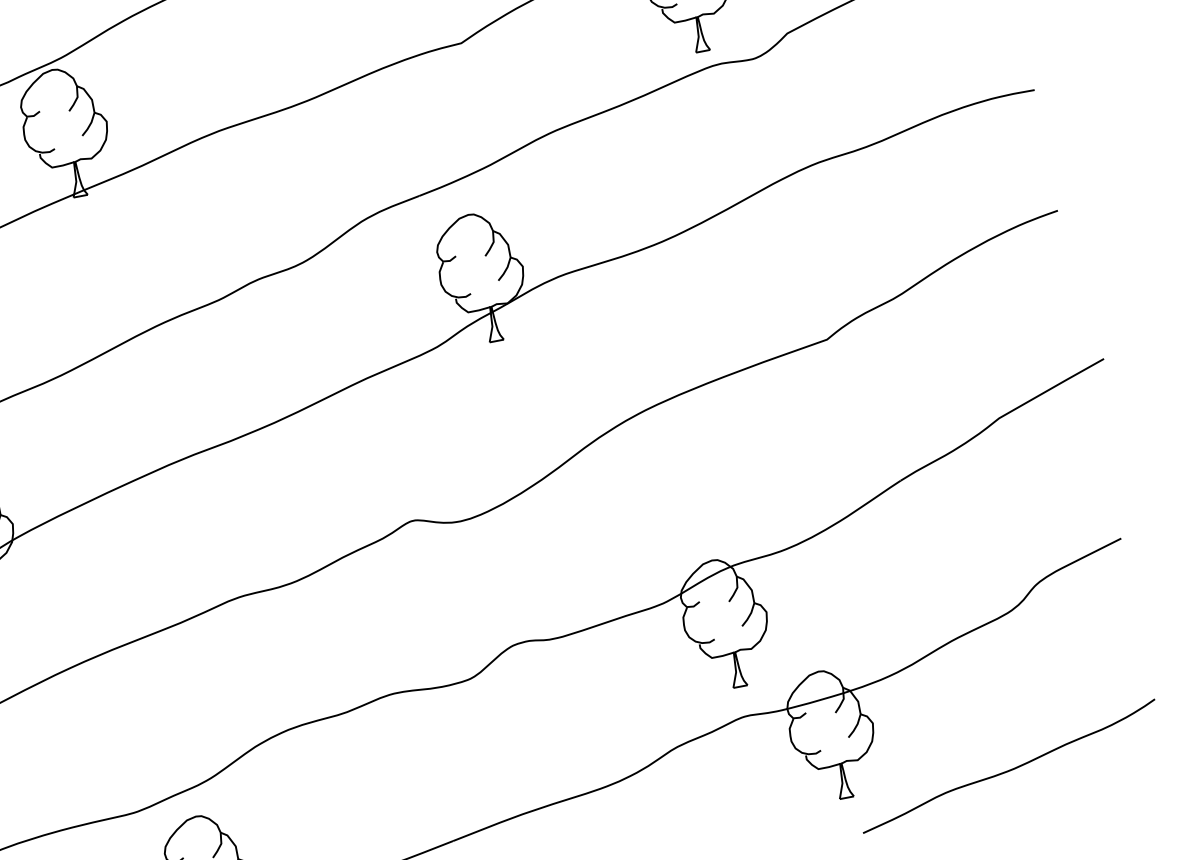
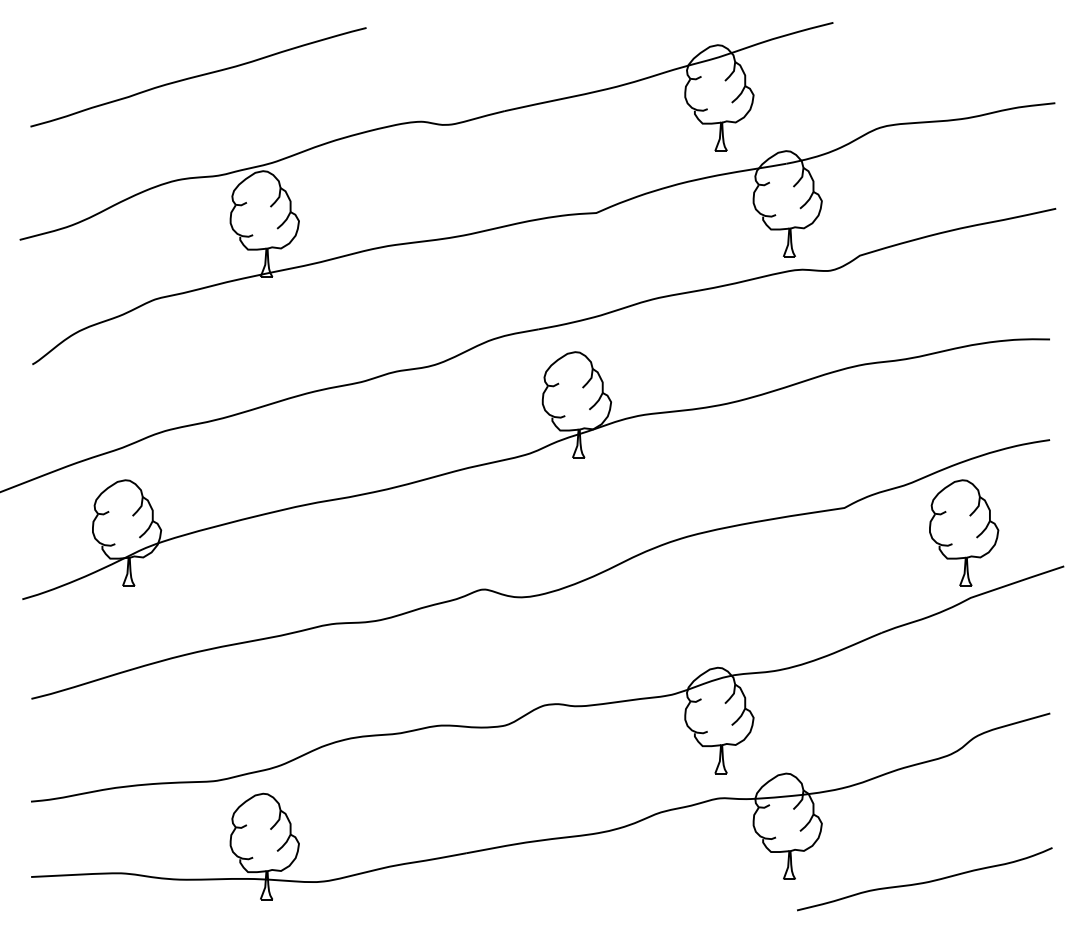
part: (976, 341) -> (964, 532), added

